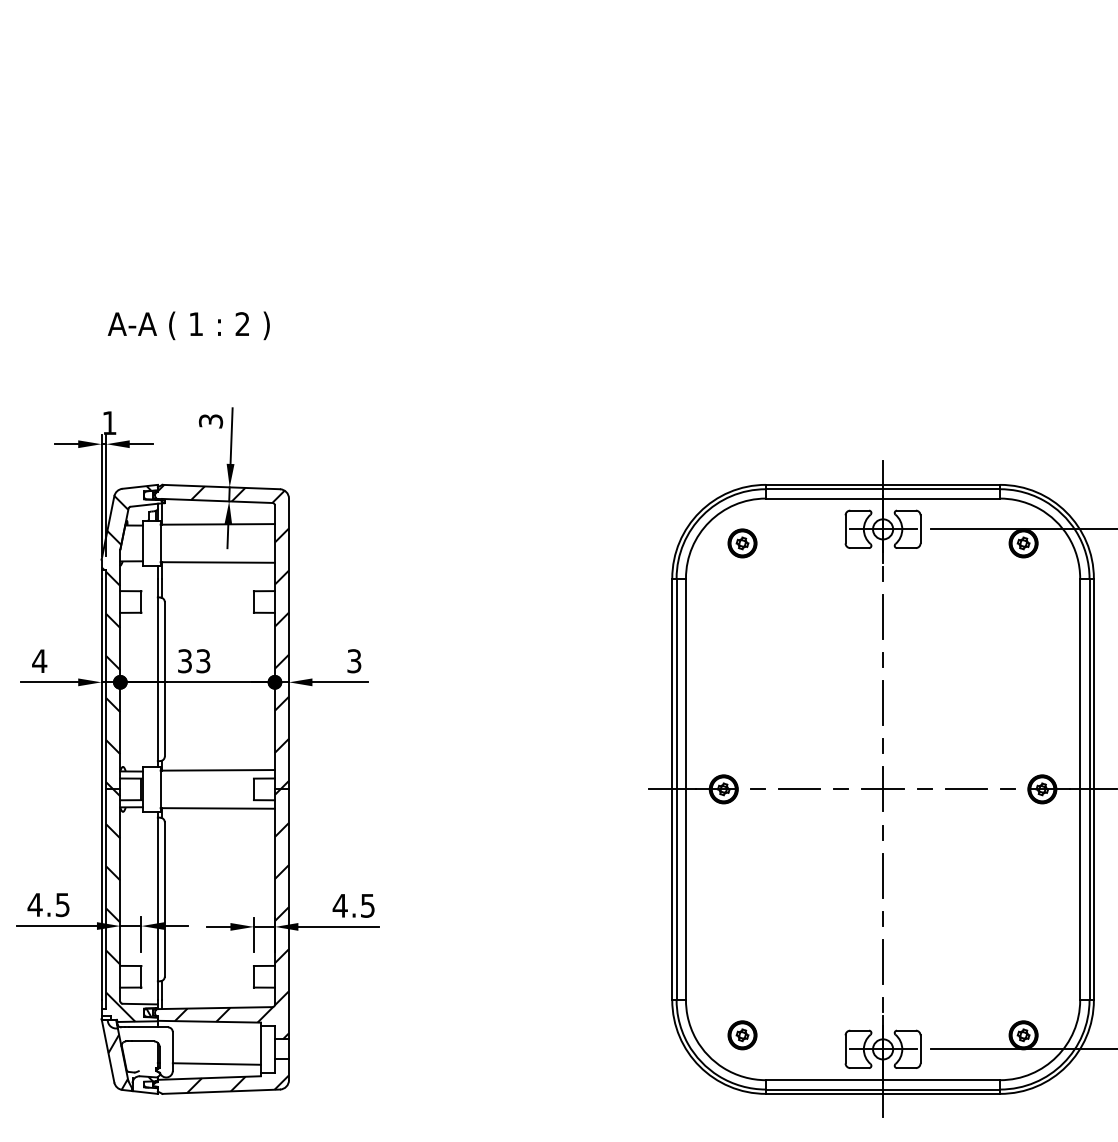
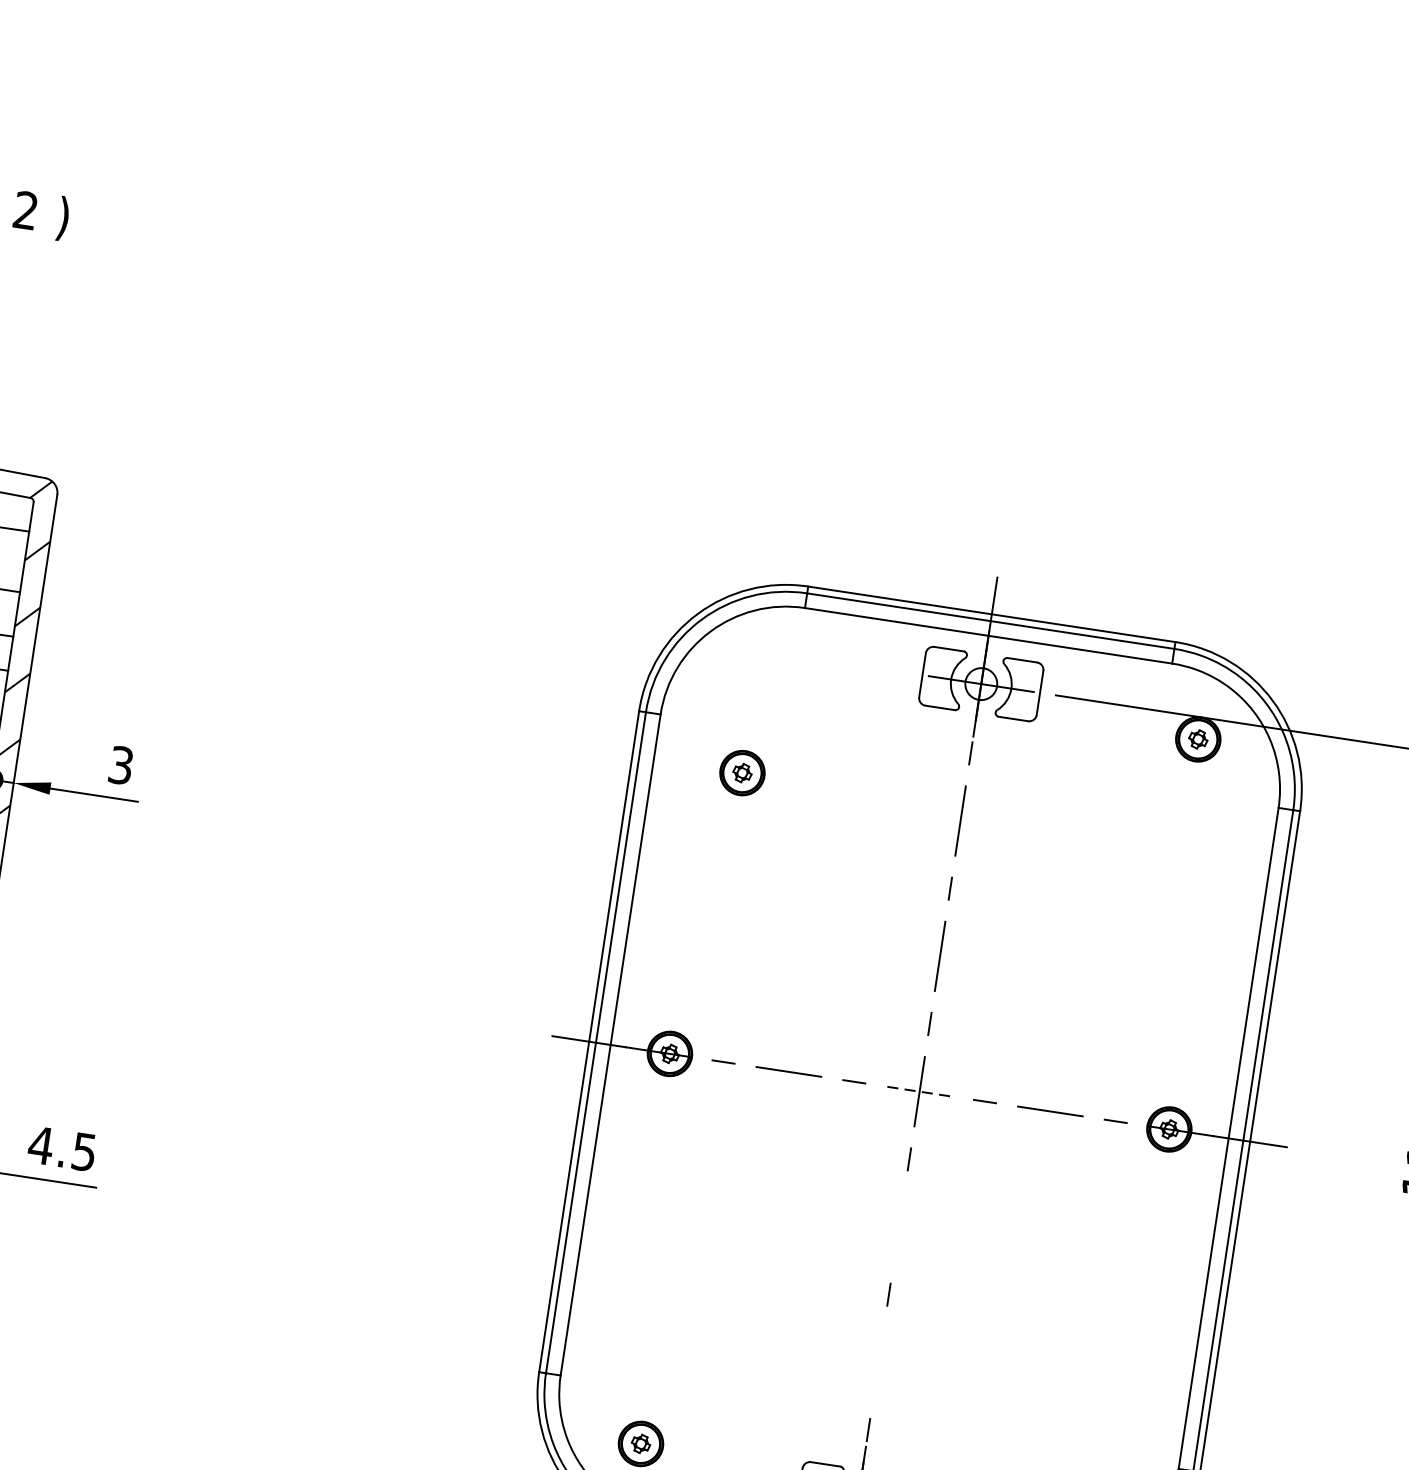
part: (742, 543) -> (742, 773), moved
line: (883, 789) -> (920, 1091), solid -> dashed
line: (883, 875) -> (899, 1226), removed
line: (883, 961) -> (879, 1361), removed

